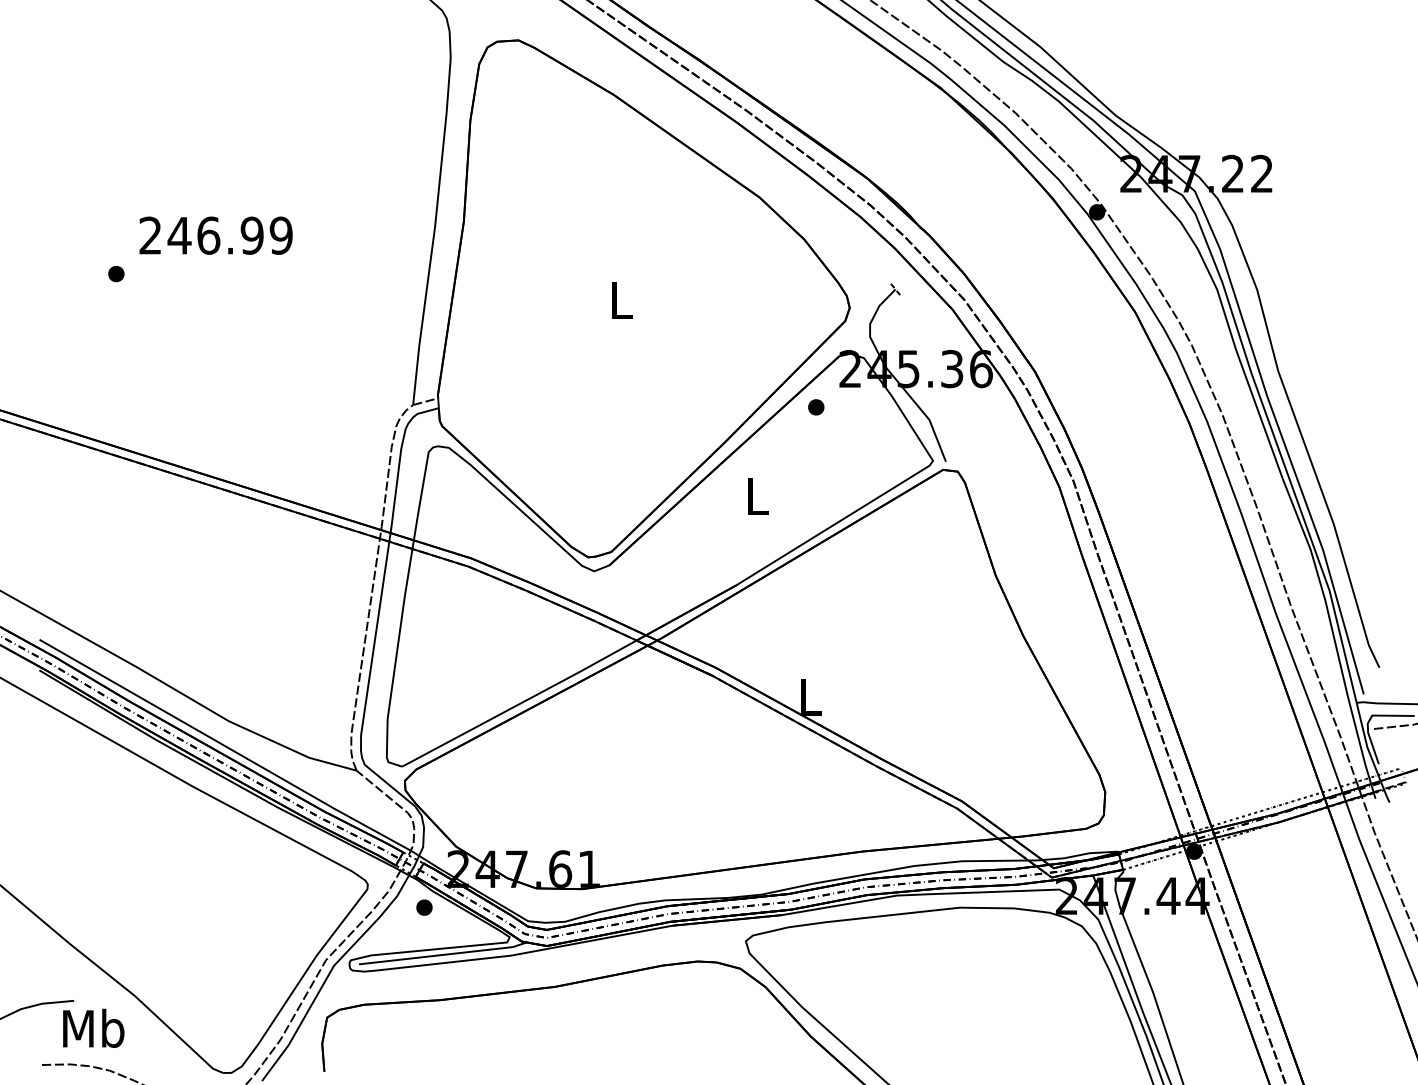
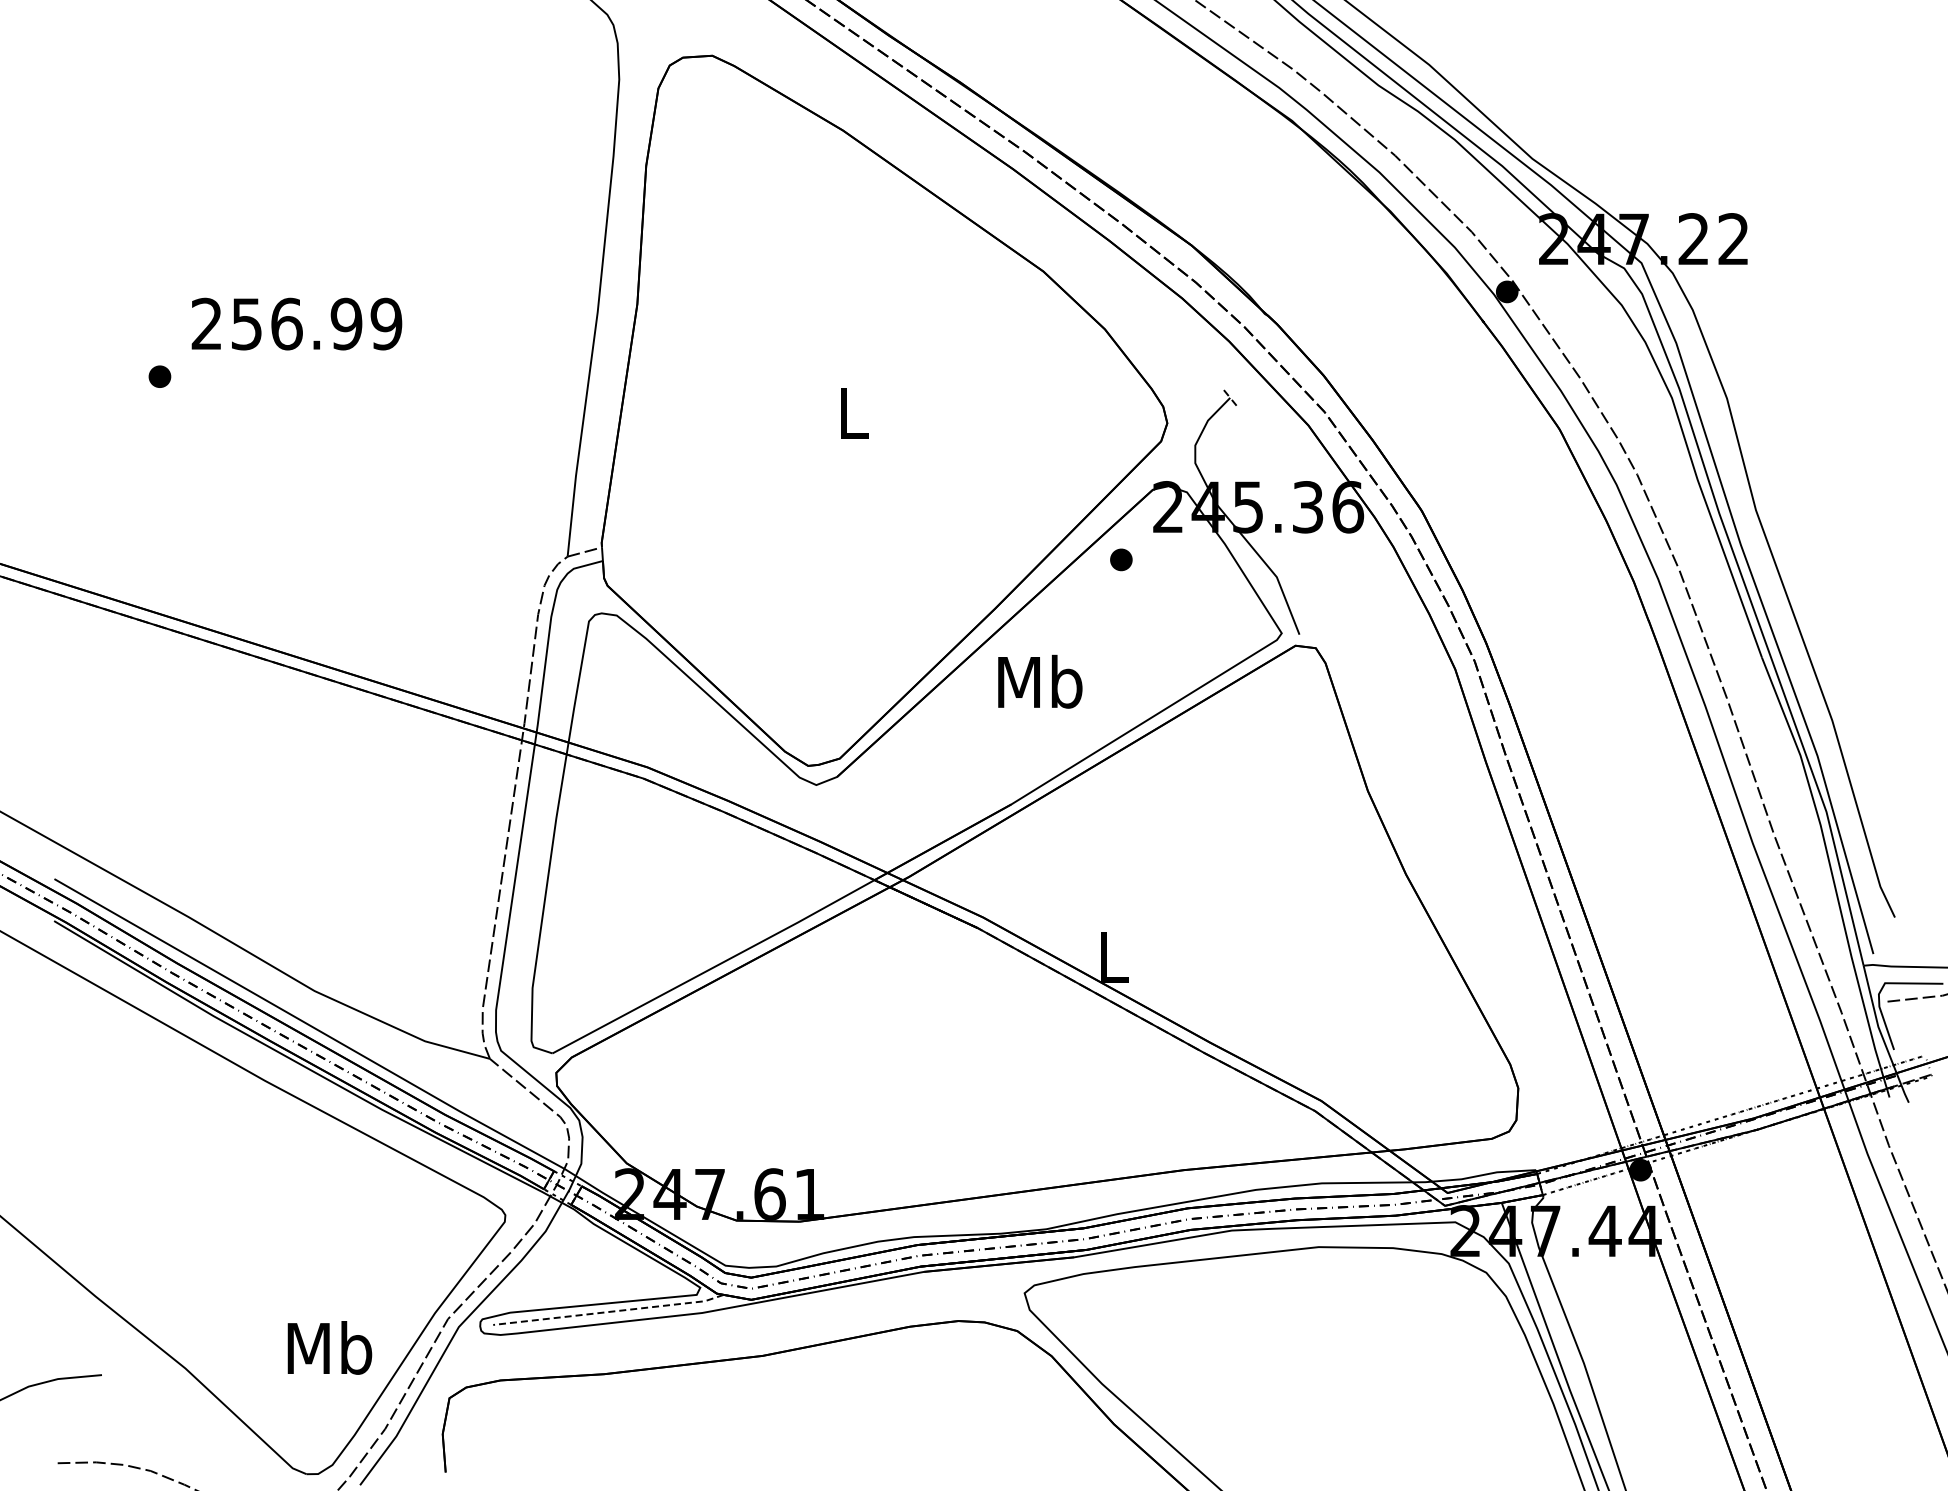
text: (179, 236) -> (246, 324), 246.99 -> 256.99
text: (757, 495) -> (1040, 681), L -> Mb
part: (424, 907) -> (583, 1246), removed
line: (442, 954) -> (608, 1311), solid -> dashed
text: (93, 1028) -> (329, 1347), moved

